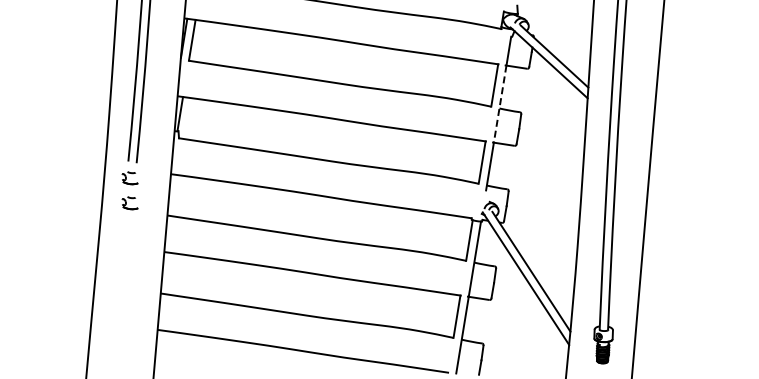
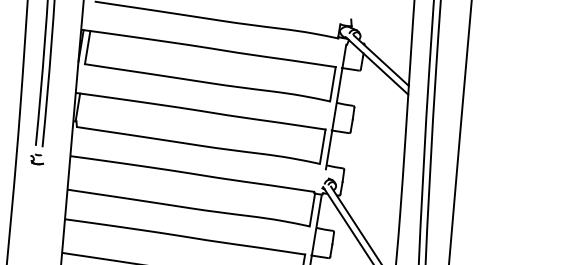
line: (500, 103) -> (337, 98), dashed -> solid
part: (129, 203) -> (36, 179), removed

